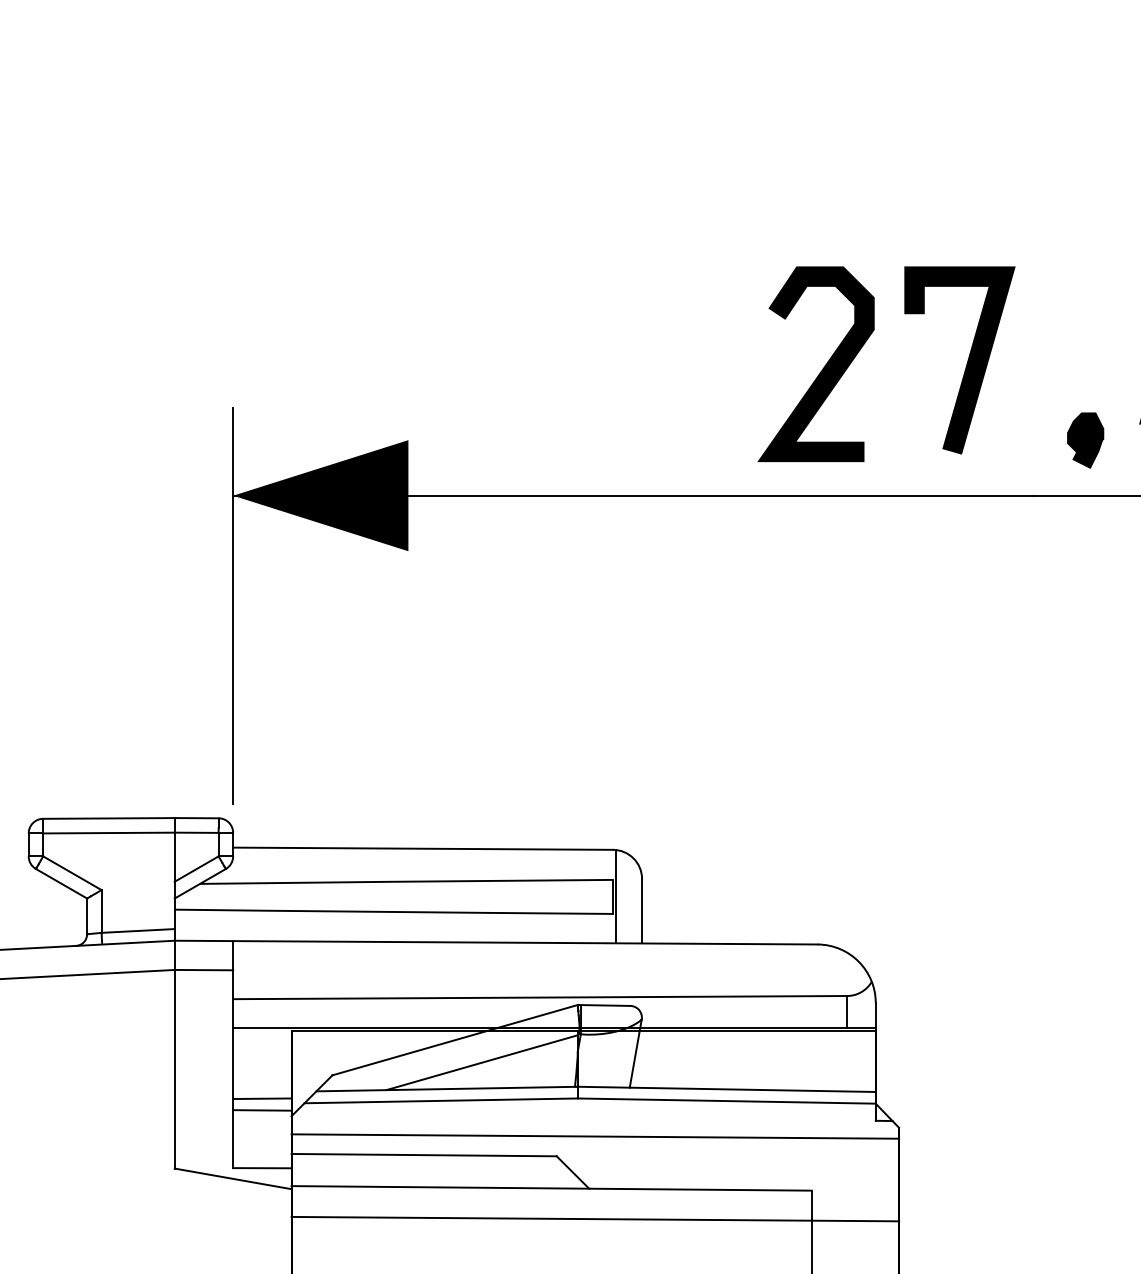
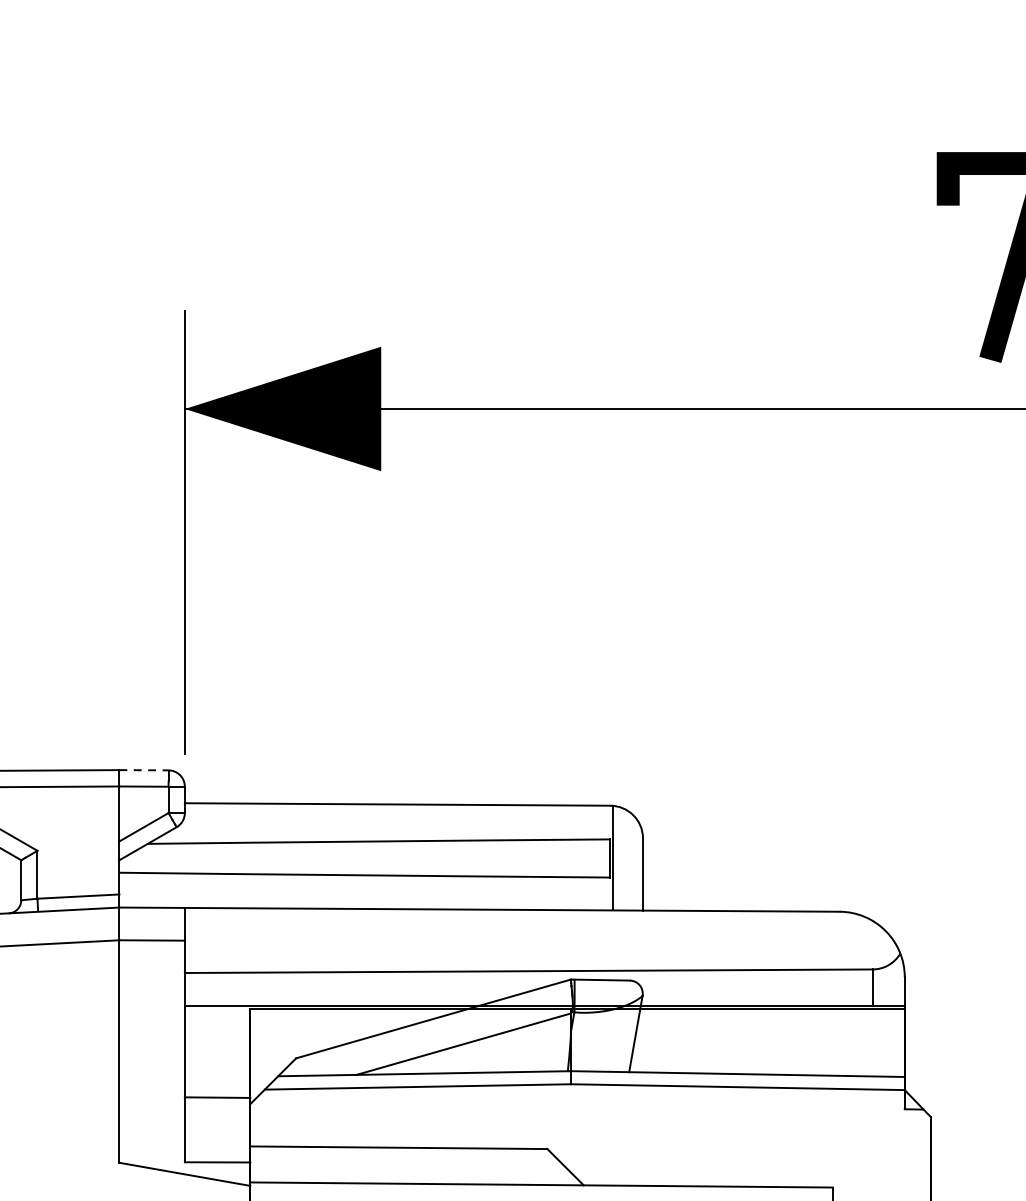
curve: (822, 368) -> (845, 266), removed
line: (196, 818) -> (143, 770), solid -> dashed
line: (262, 1098) -> (217, 1084), removed
line: (595, 1136) -> (590, 1126), removed

